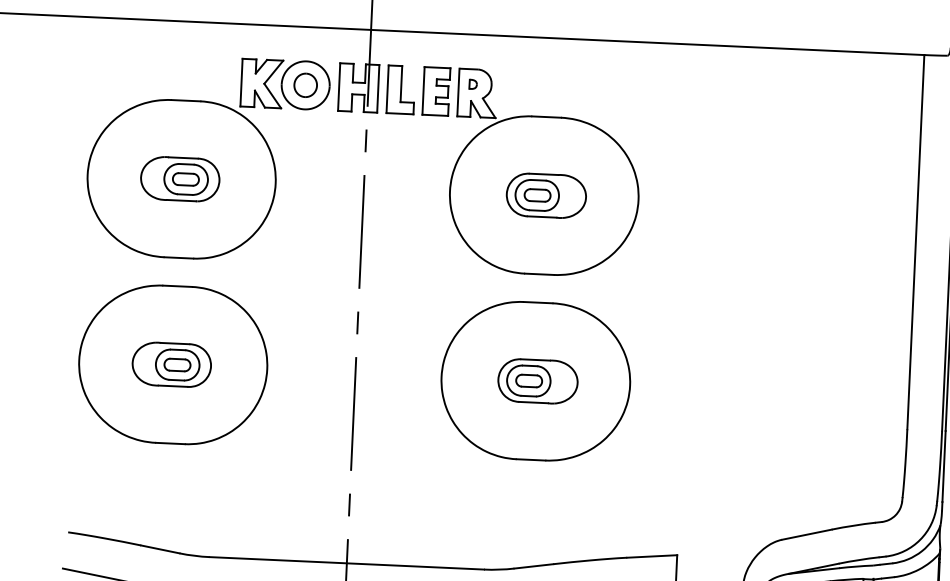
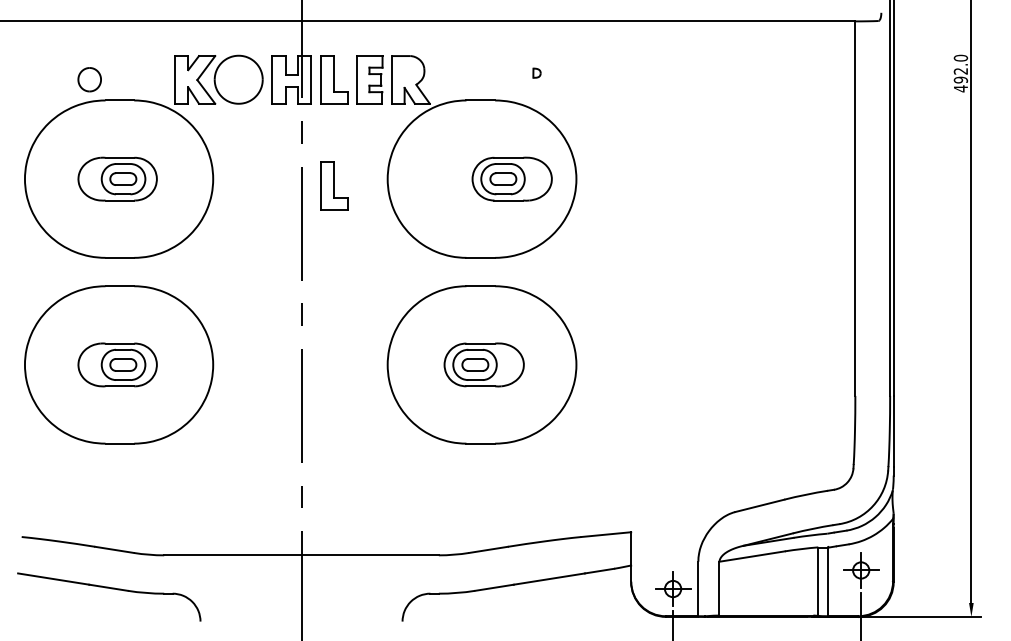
part: (472, 83) -> (536, 72), moved
part: (305, 85) -> (89, 79), moved
part: (396, 195) -> (334, 185), added
part: (545, 195) -> (511, 178), moved

